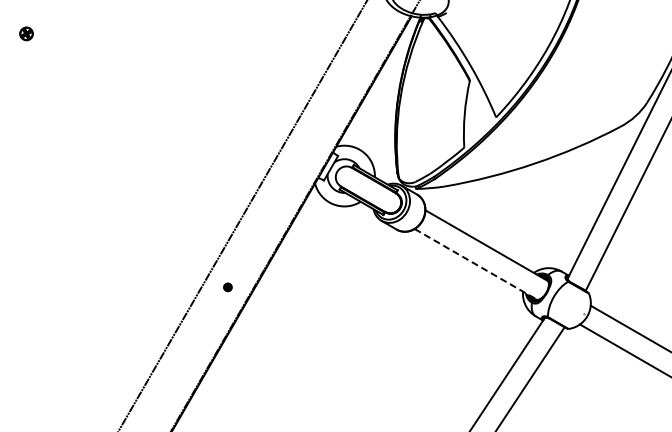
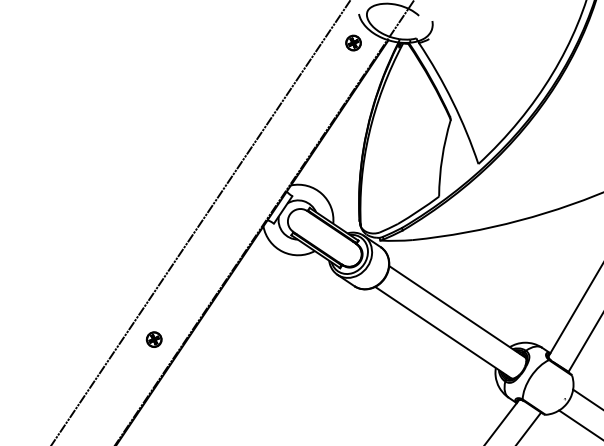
part: (381, 20) -> (353, 42), added
line: (475, 264) -> (442, 332), dashed -> solid
part: (227, 287) -> (153, 339), size x1.67

